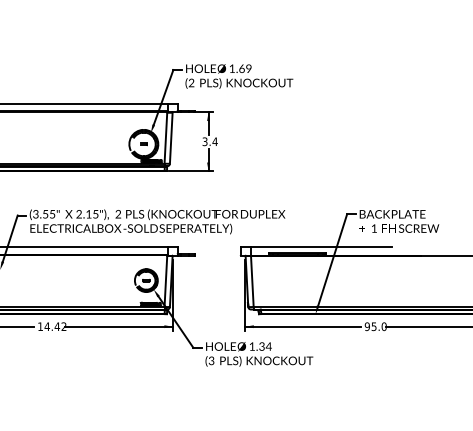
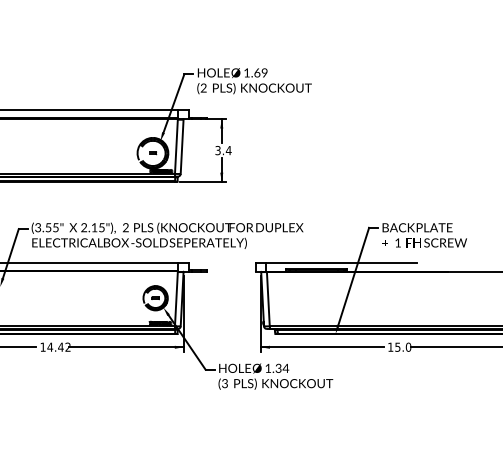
text: (367, 325) -> (390, 346), 95.0 -> 15.0

